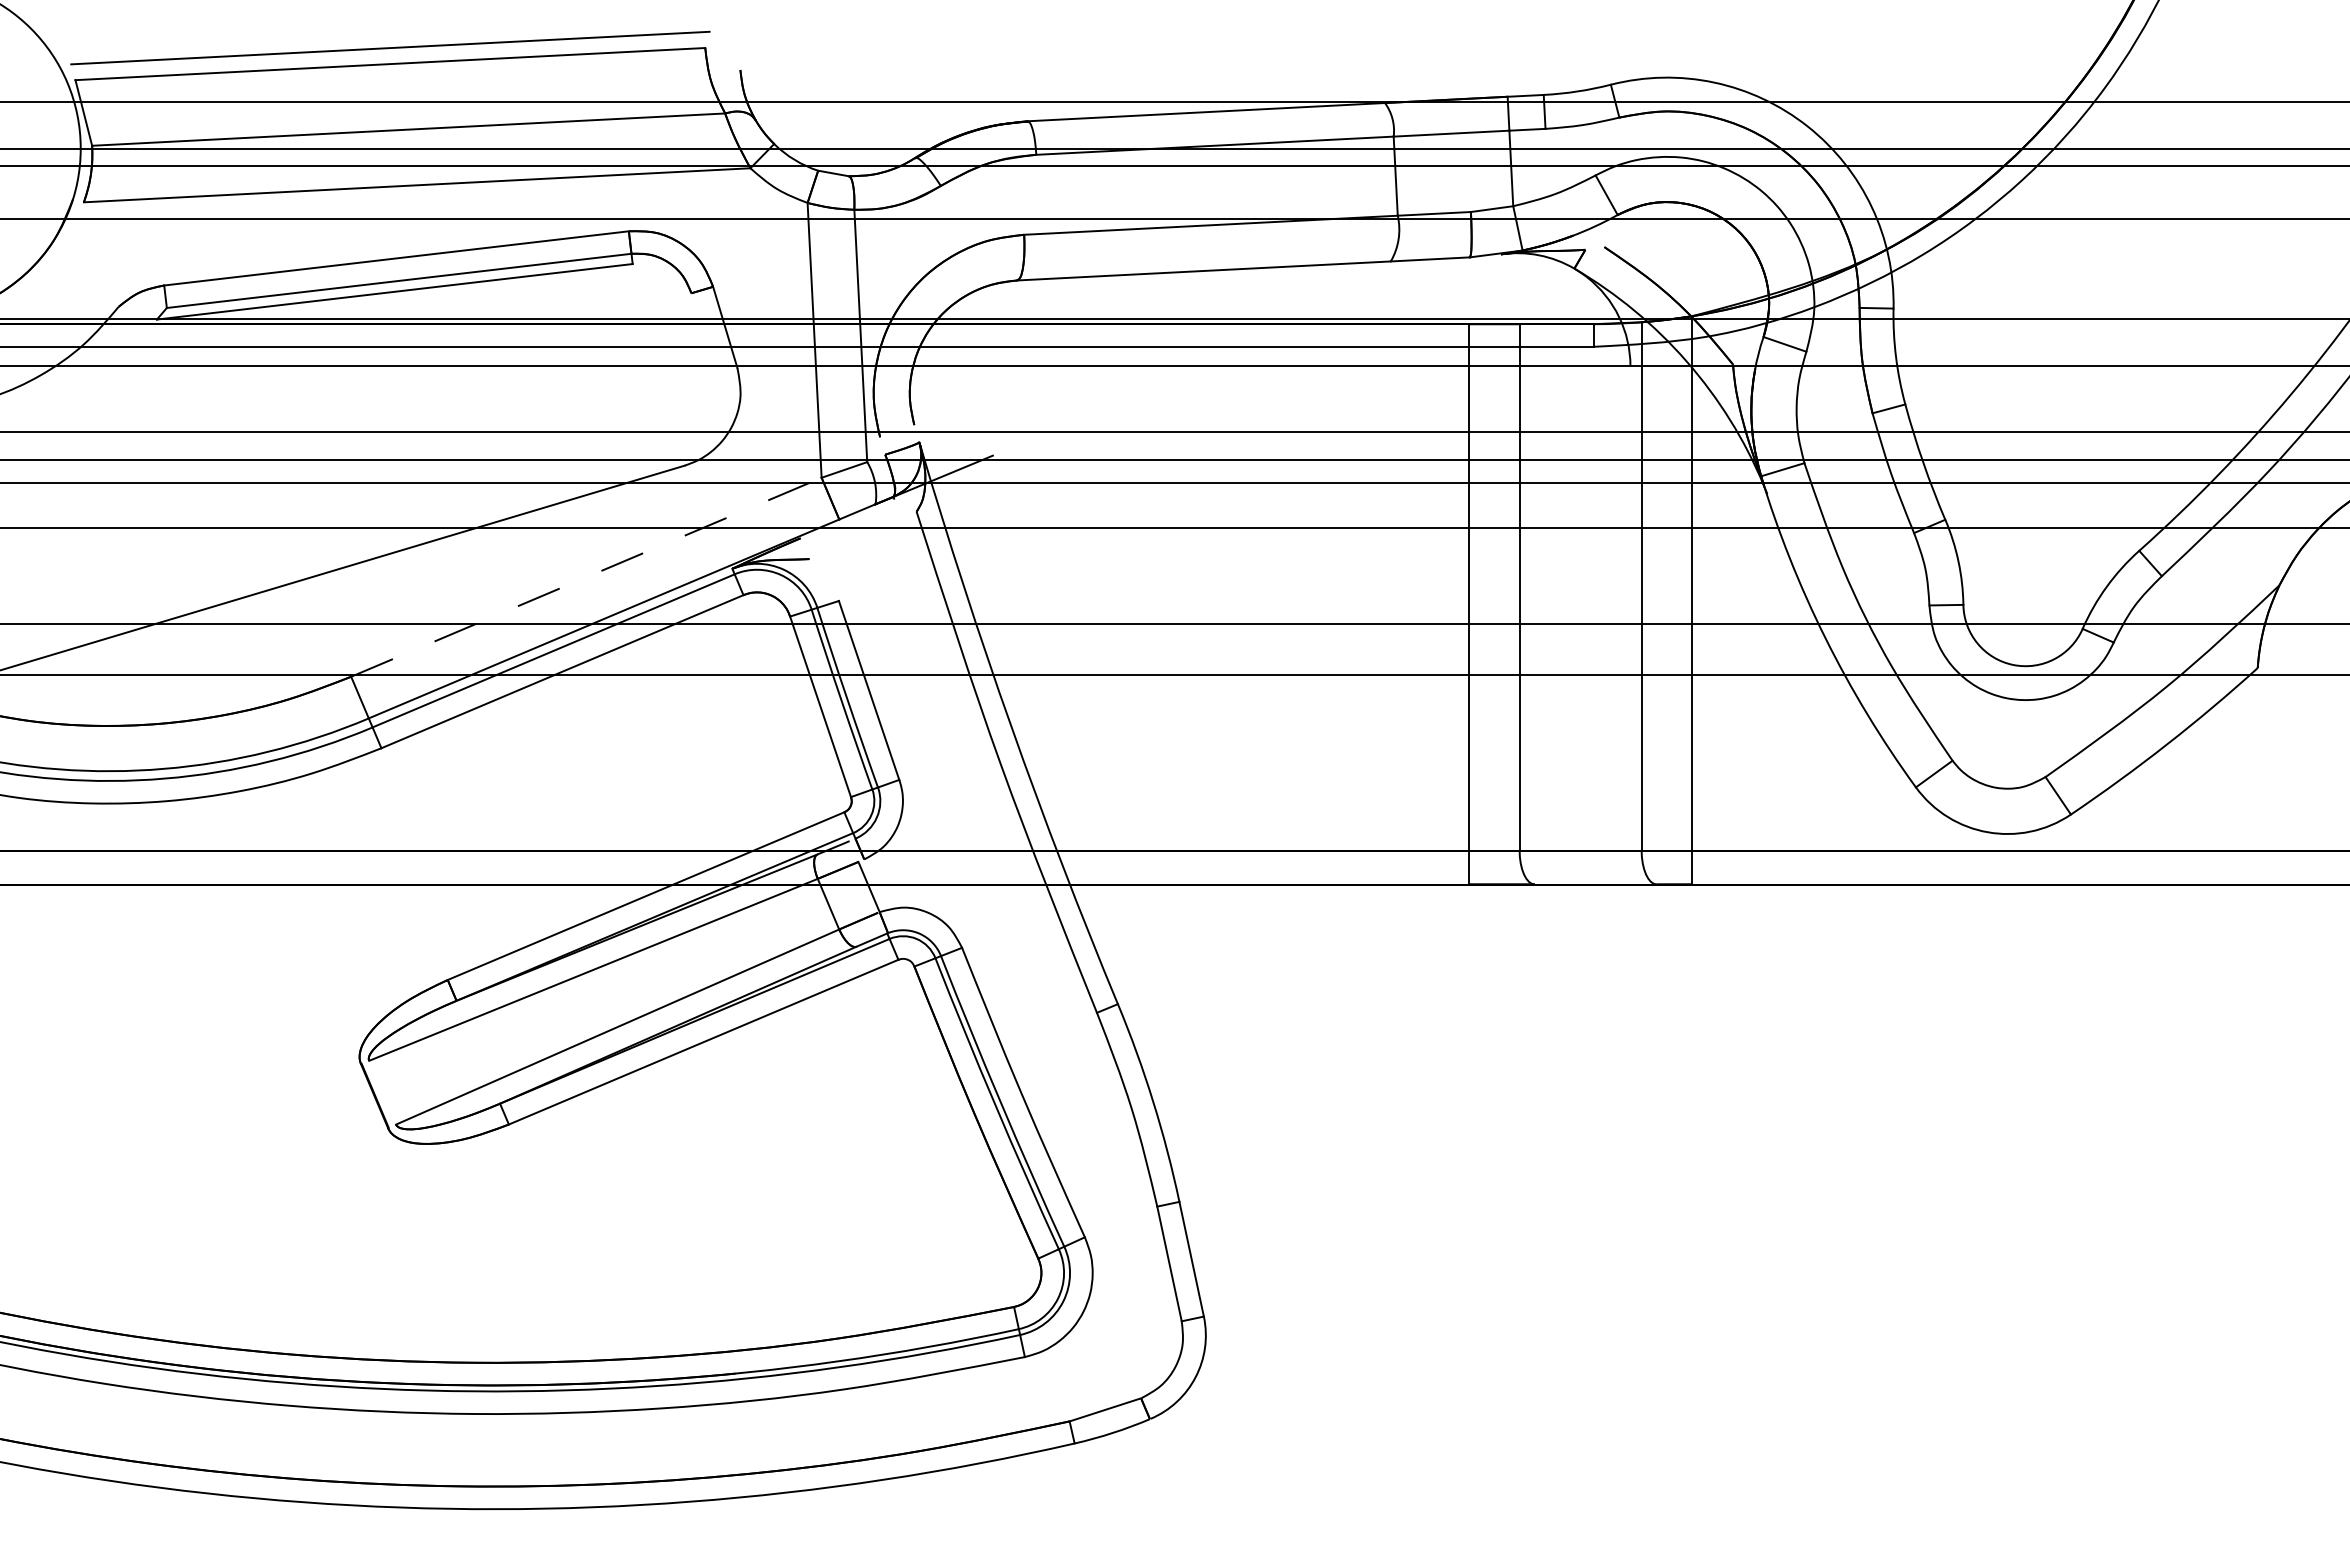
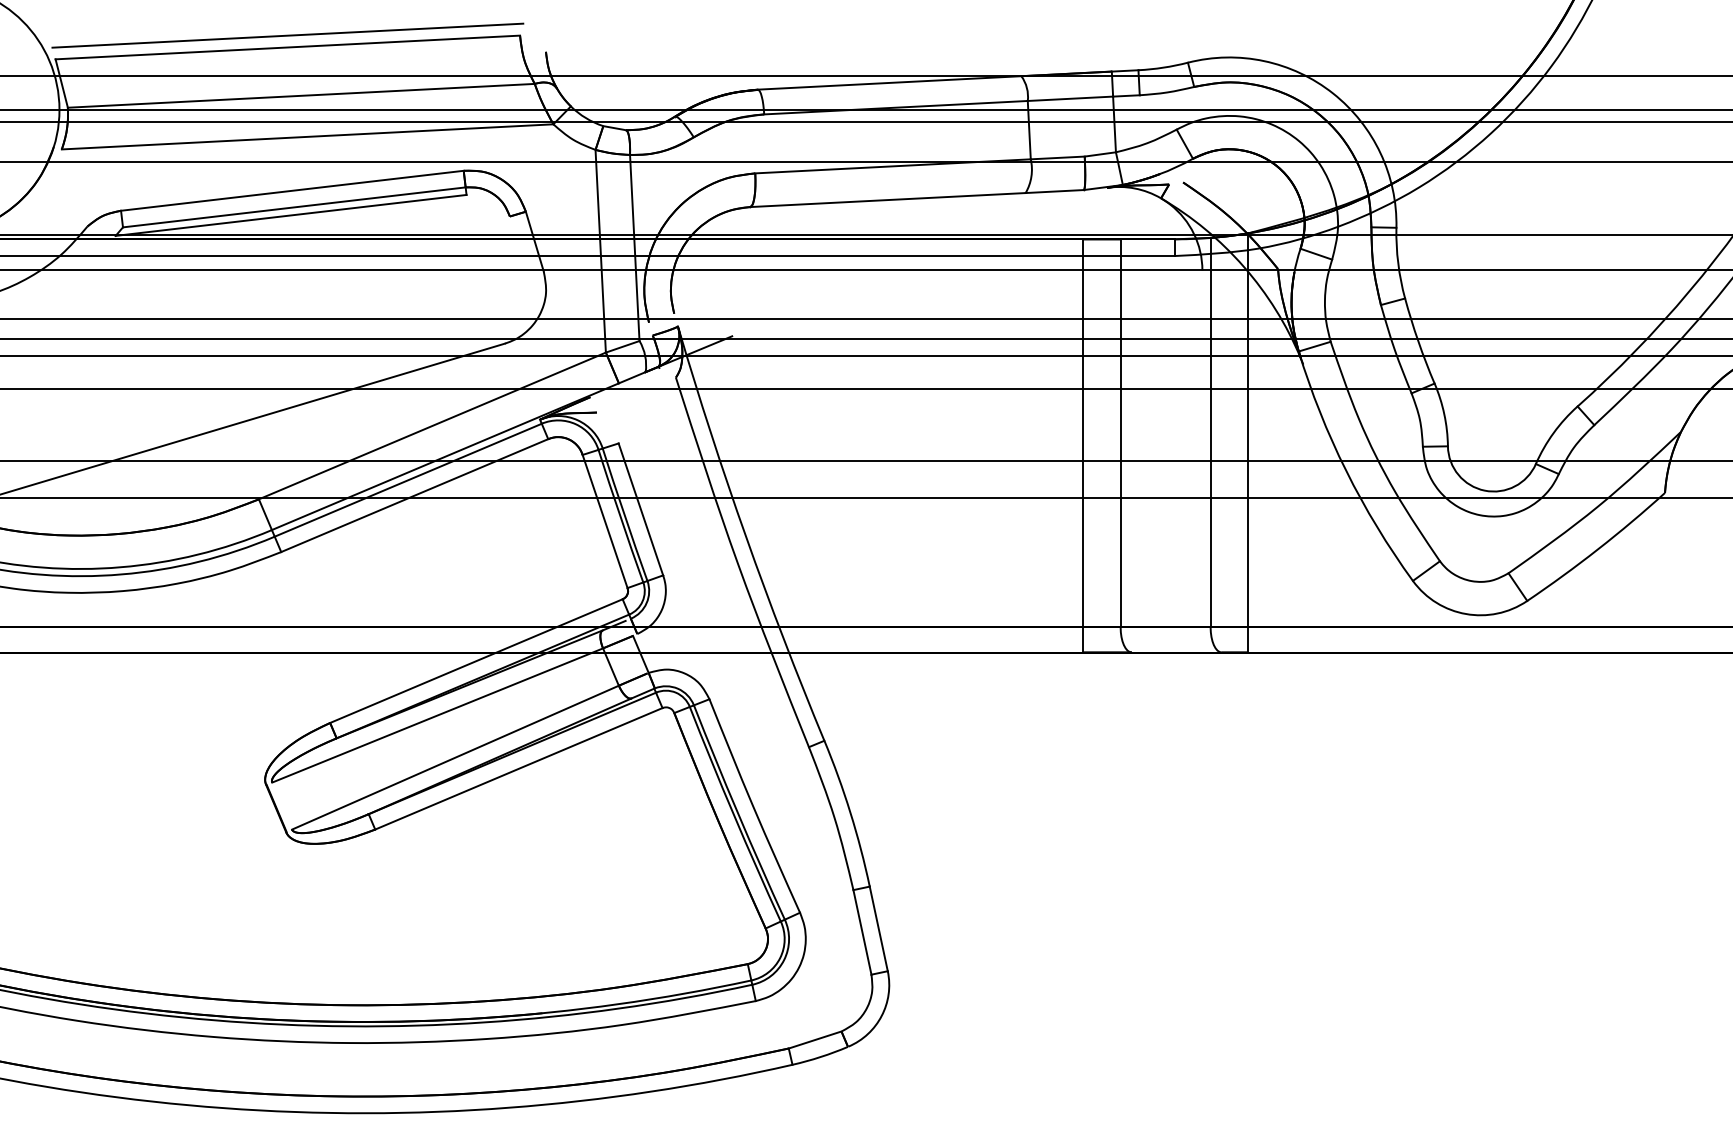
line: (586, 577) -> (432, 426), dashed -> solid

